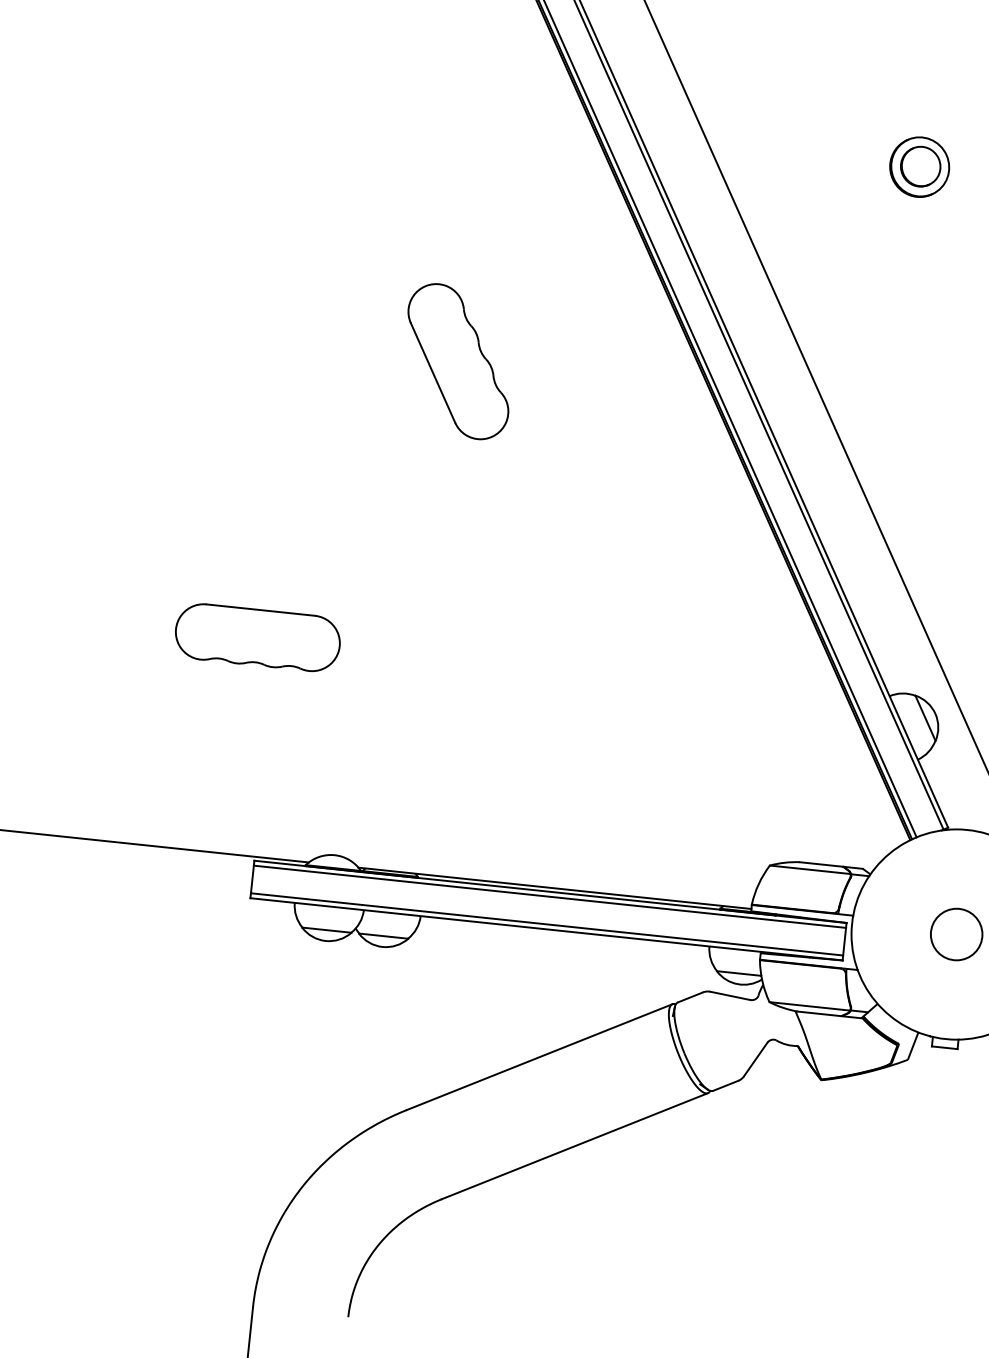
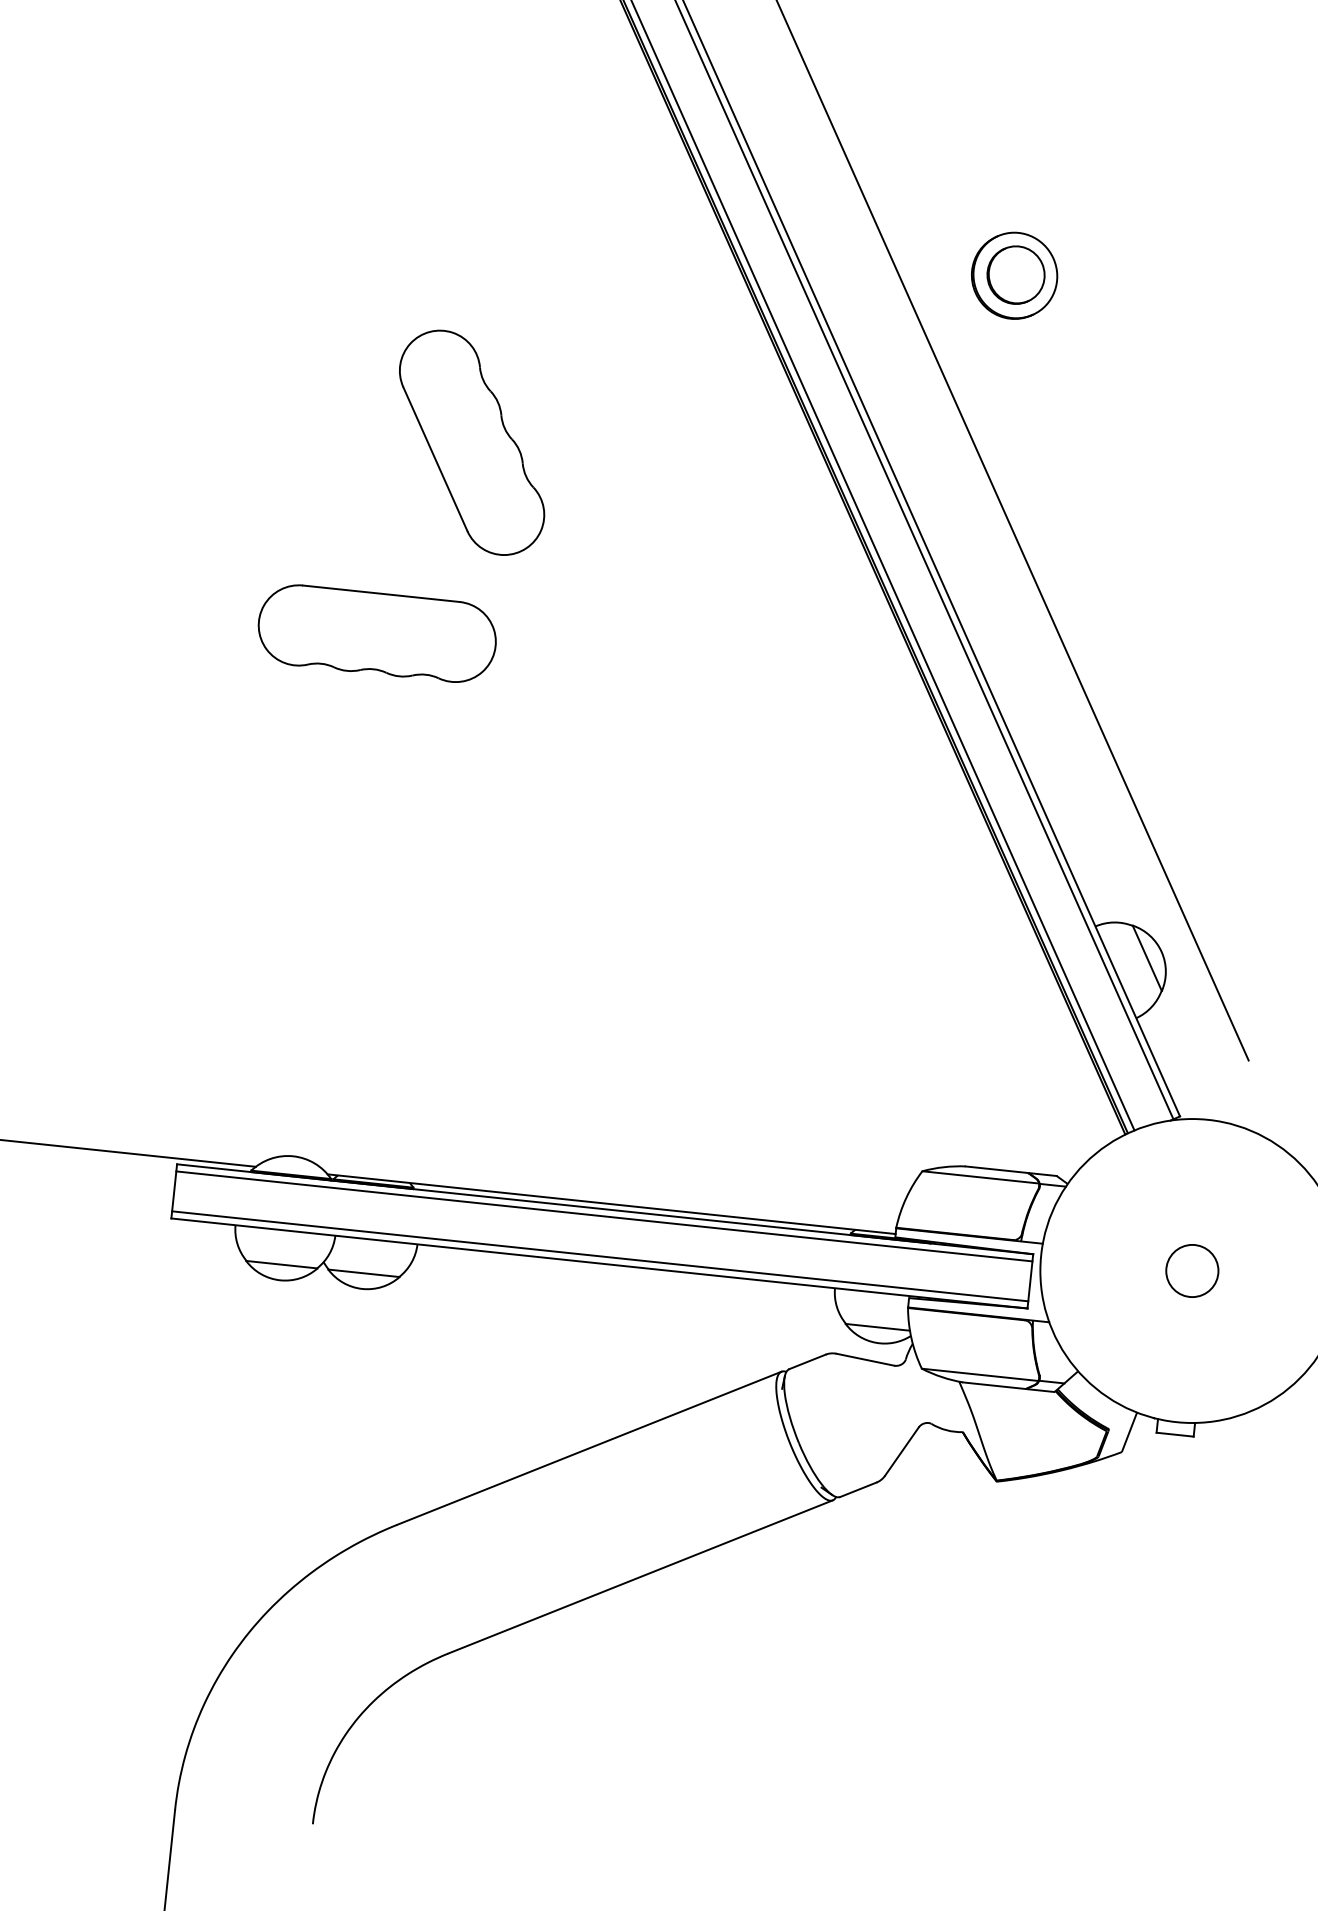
part: (919, 166) -> (1014, 274), moved
part: (257, 637) -> (376, 633), moved
circle: (956, 934) -> (1192, 1270), size x0.7

